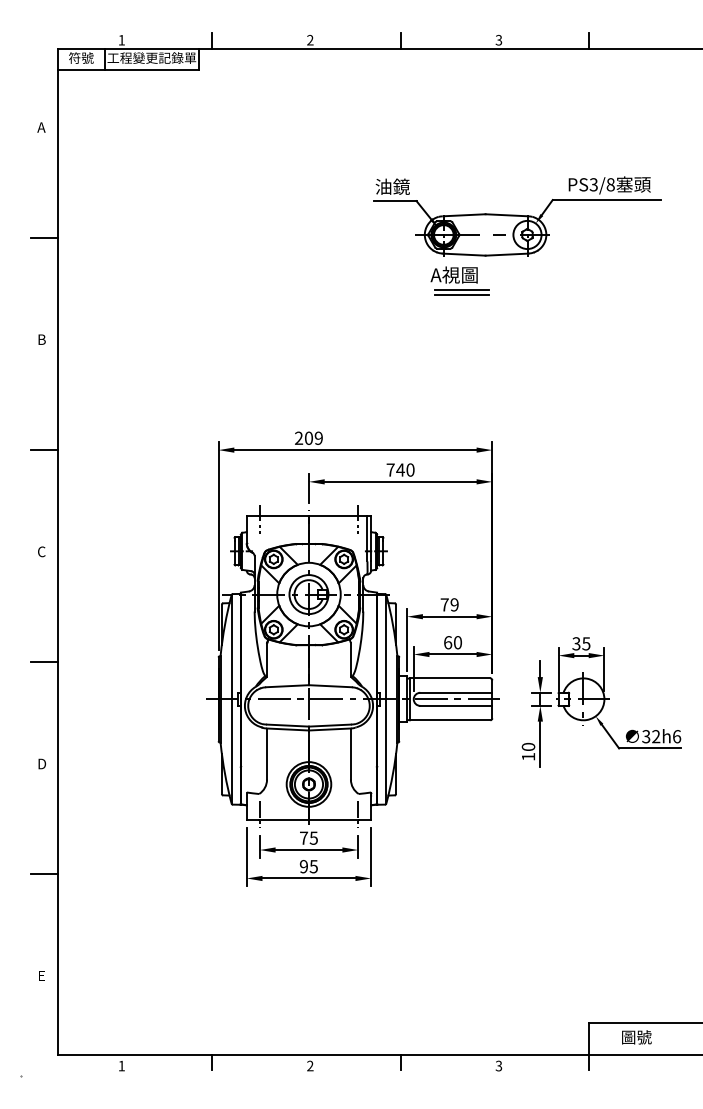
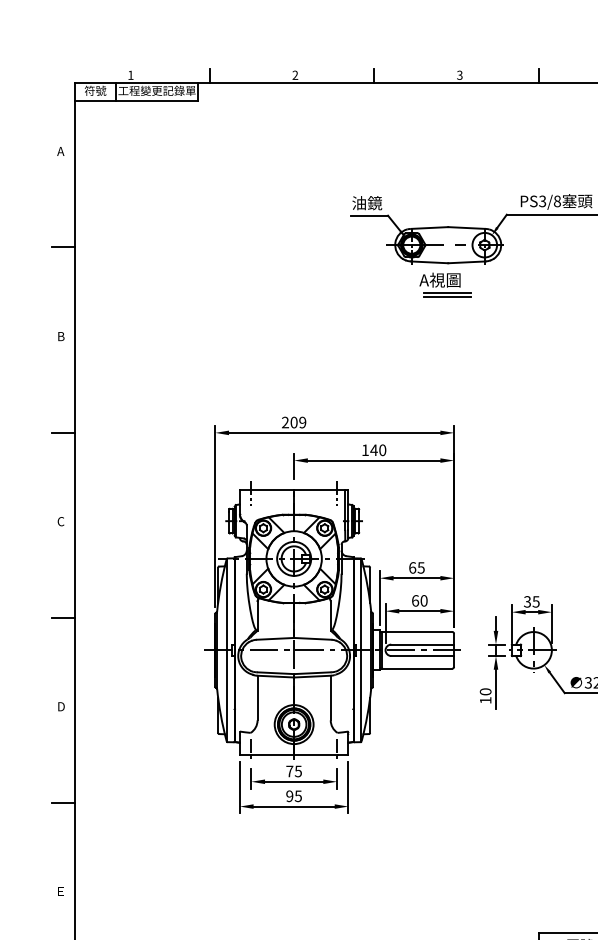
part: (459, 280) -> (444, 284), moved
text: (390, 469) -> (365, 449), 740 -> 140
text: (449, 604) -> (416, 567), 79 -> 65

